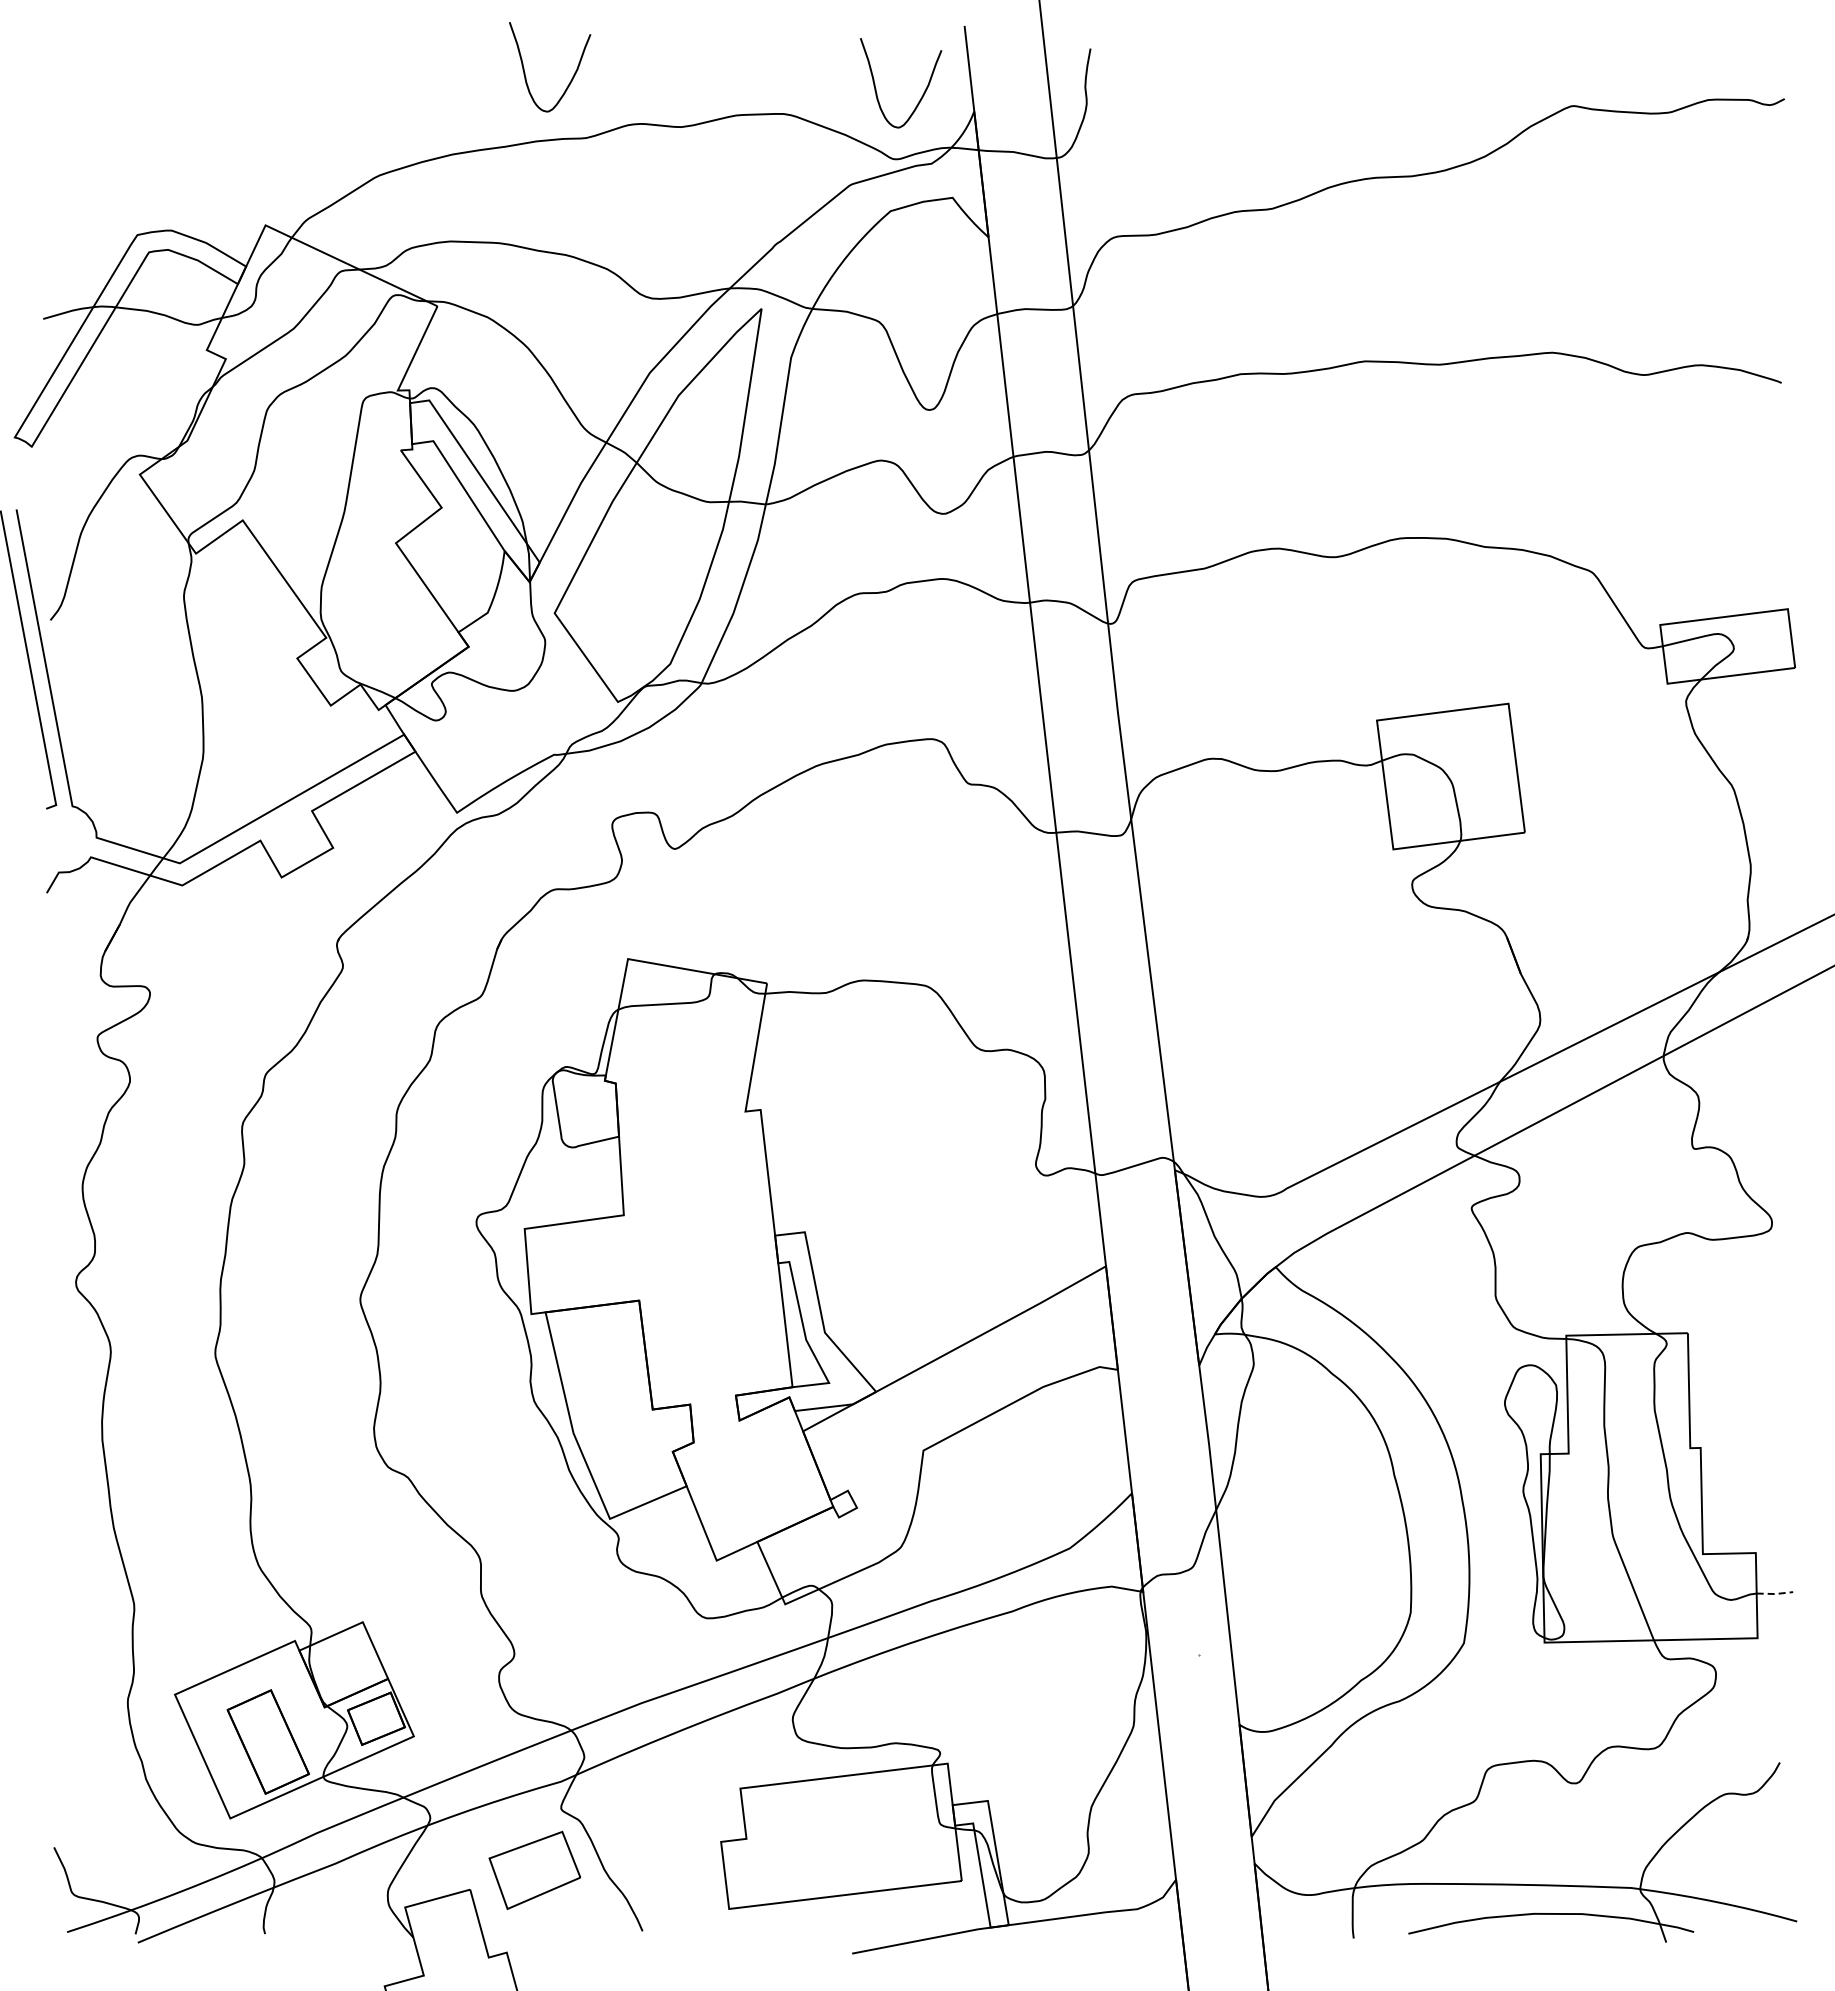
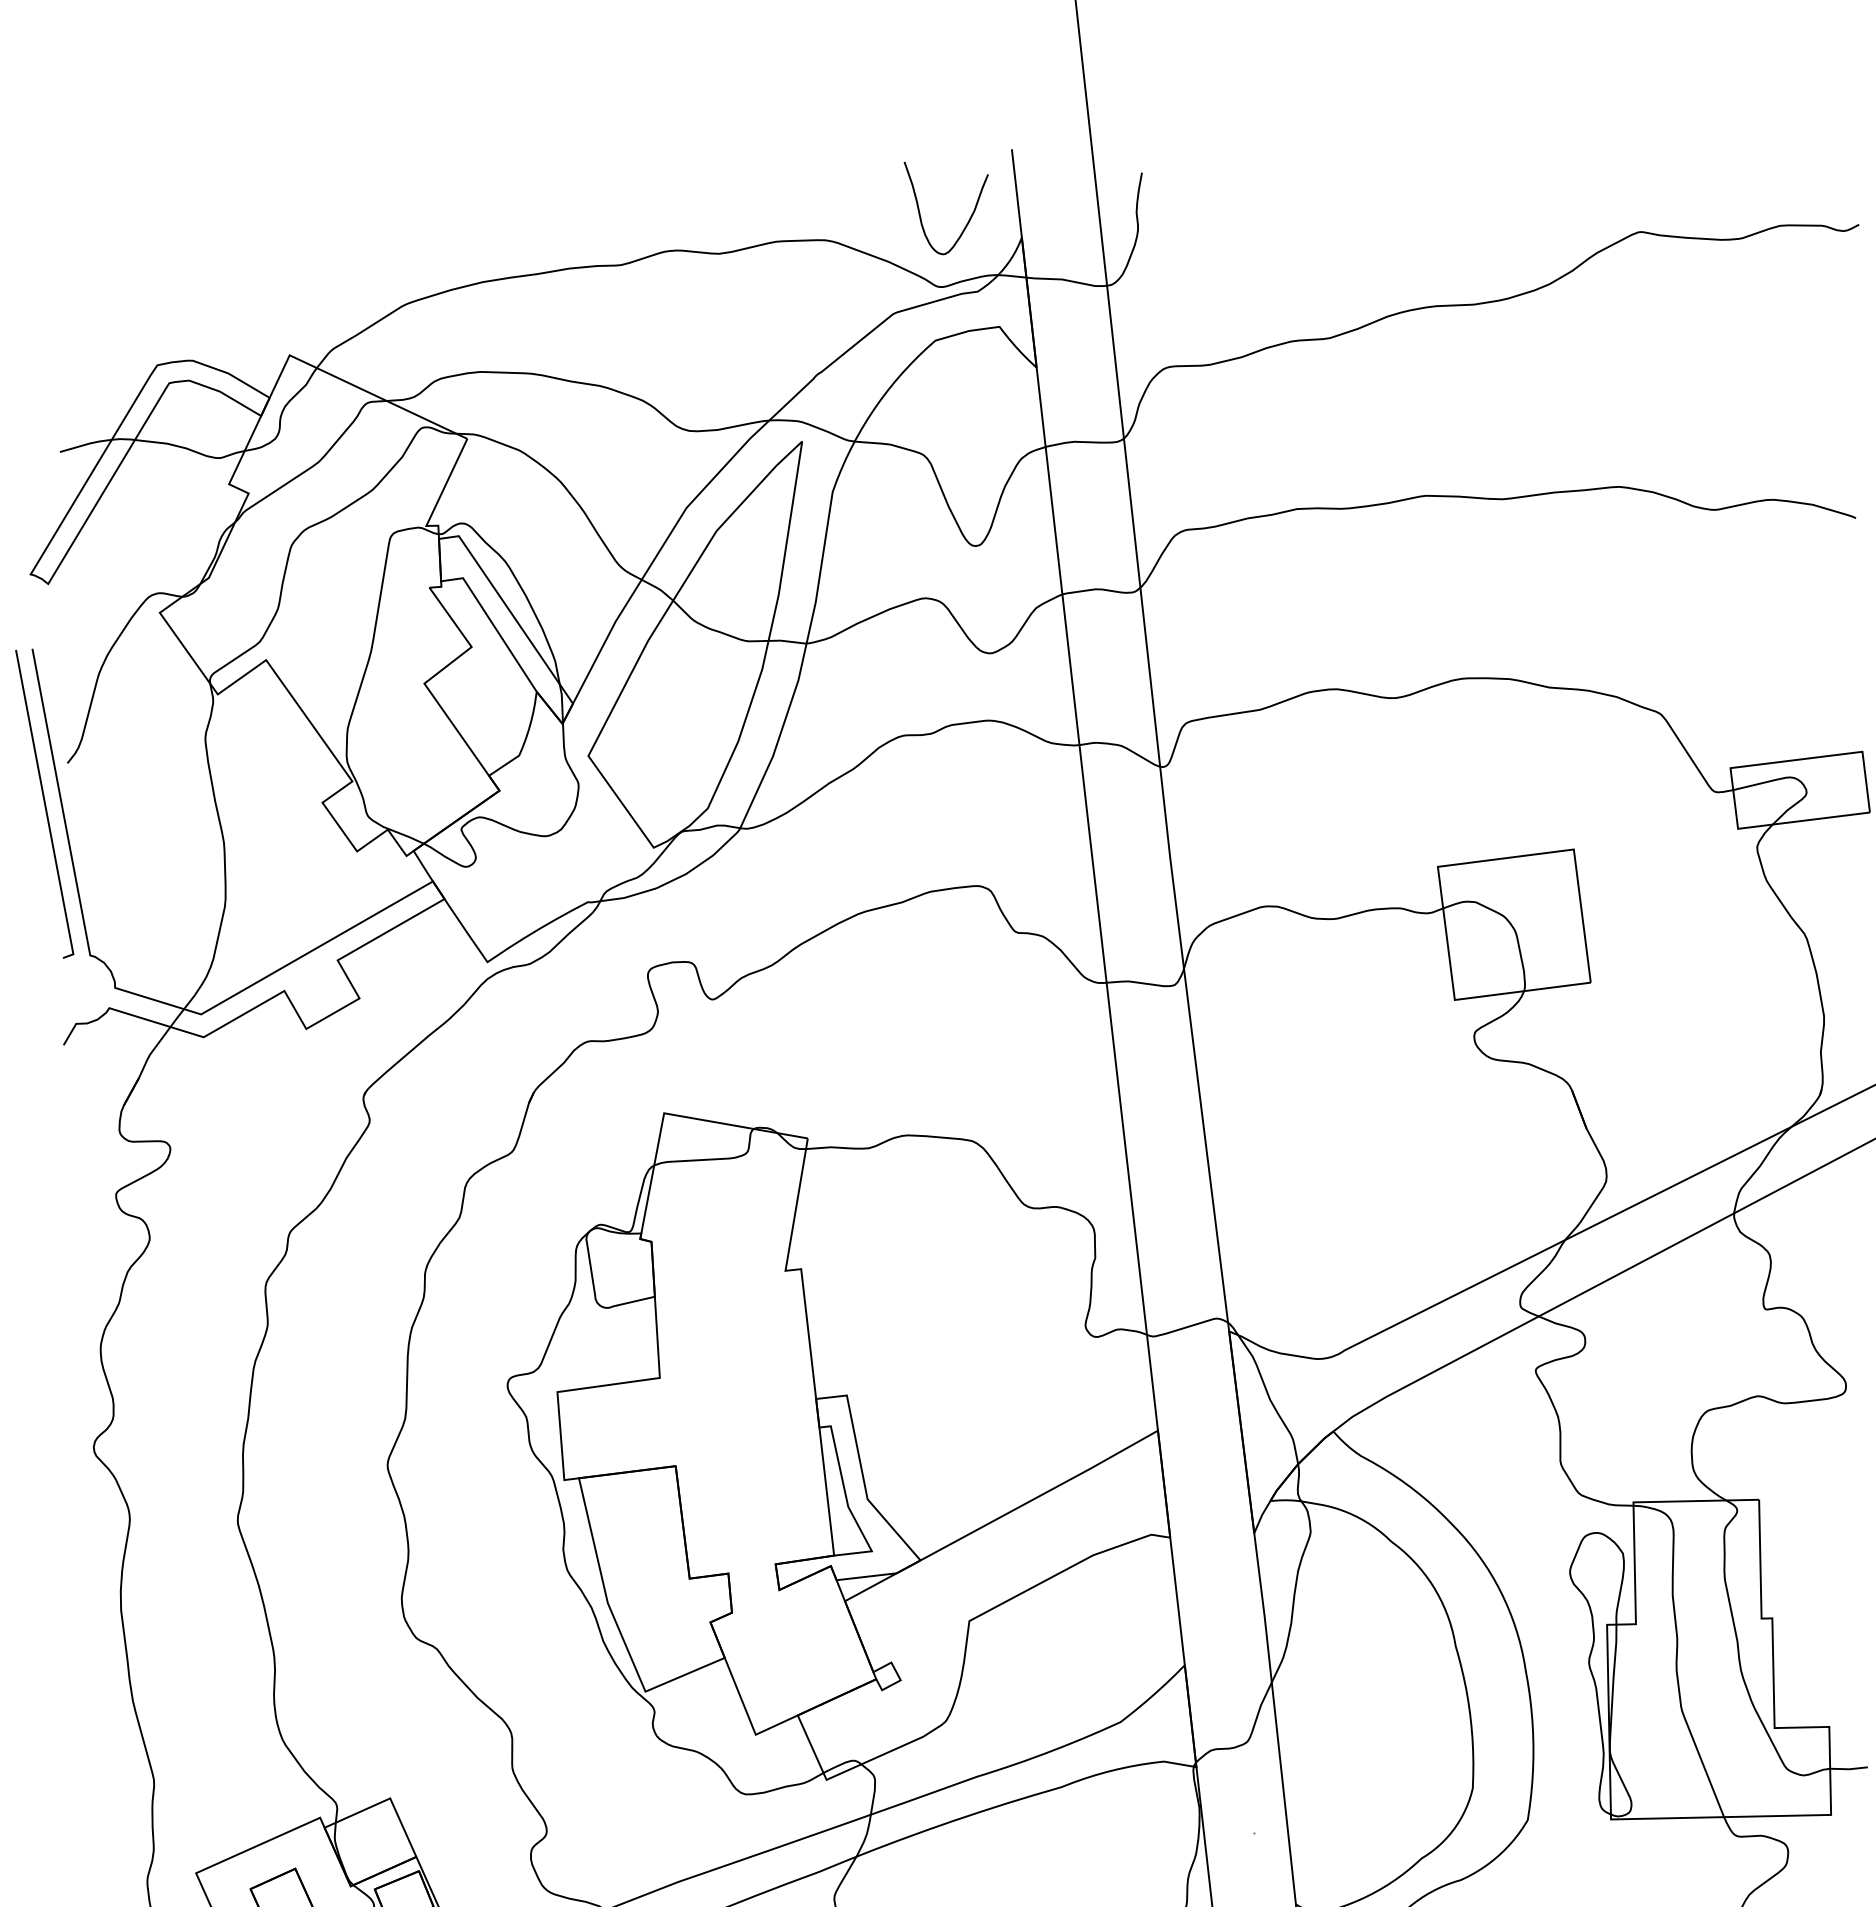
curve: (571, 78) -> (605, 203), removed
line: (1775, 1594) -> (1849, 1769), dashed -> solid

